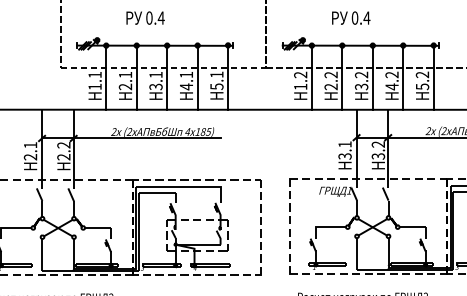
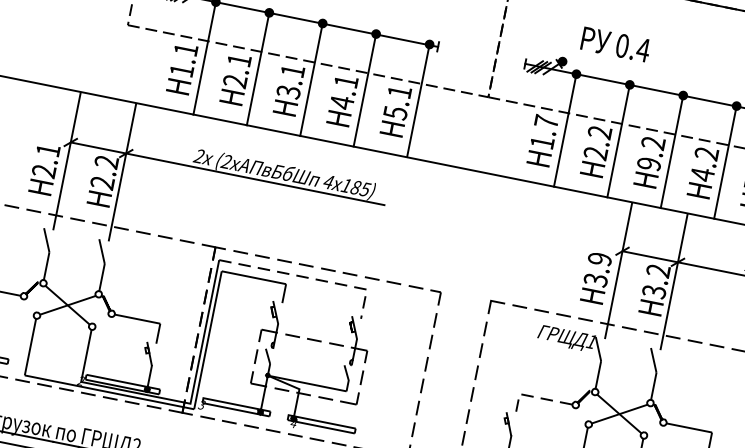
text: (351, 17) -> (616, 43), moved
text: (300, 74) -> (546, 120), 1.2 -> 1.7
text: (361, 86) -> (649, 163), 3.2 -> 9.2
text: (344, 144) -> (598, 258), 3.1 -> 3.9
line: (187, 186) -> (308, 277), solid -> dashed
line: (323, 227) -> (533, 397), solid -> dashed

